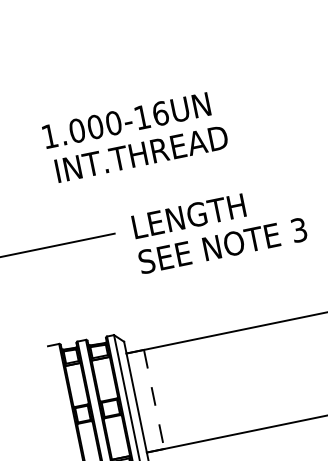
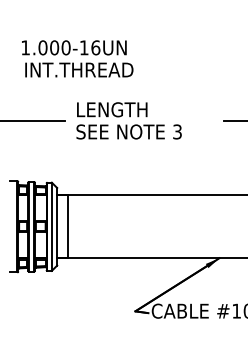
text: (135, 136) -> (77, 58), moved
text: (218, 227) -> (128, 120), moved
line: (154, 400) -> (68, 227), dashed -> solid

